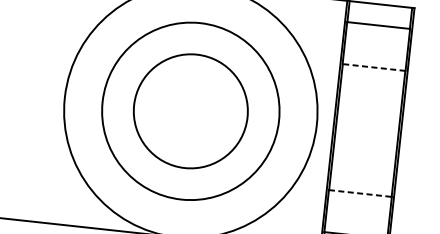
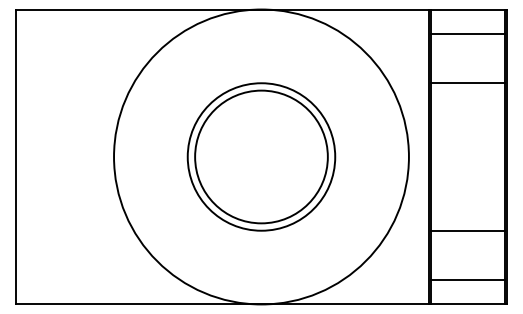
line: (373, 67) -> (467, 83), dashed -> solid
circle: (190, 110) -> (261, 156), size x0.71
line: (360, 193) -> (467, 230), dashed -> solid

